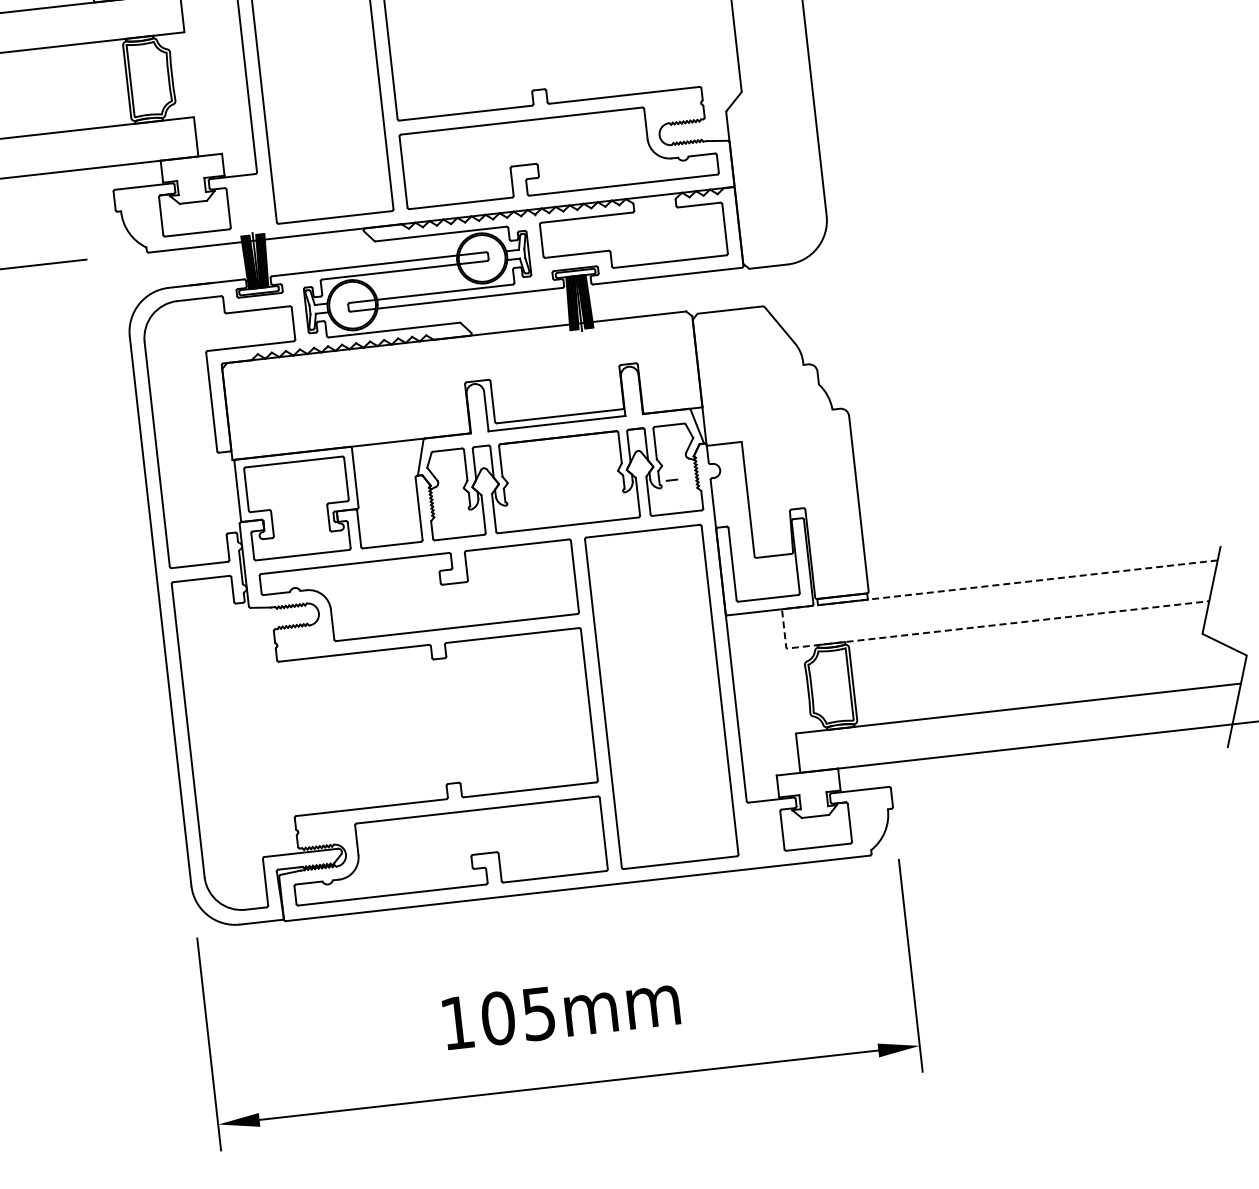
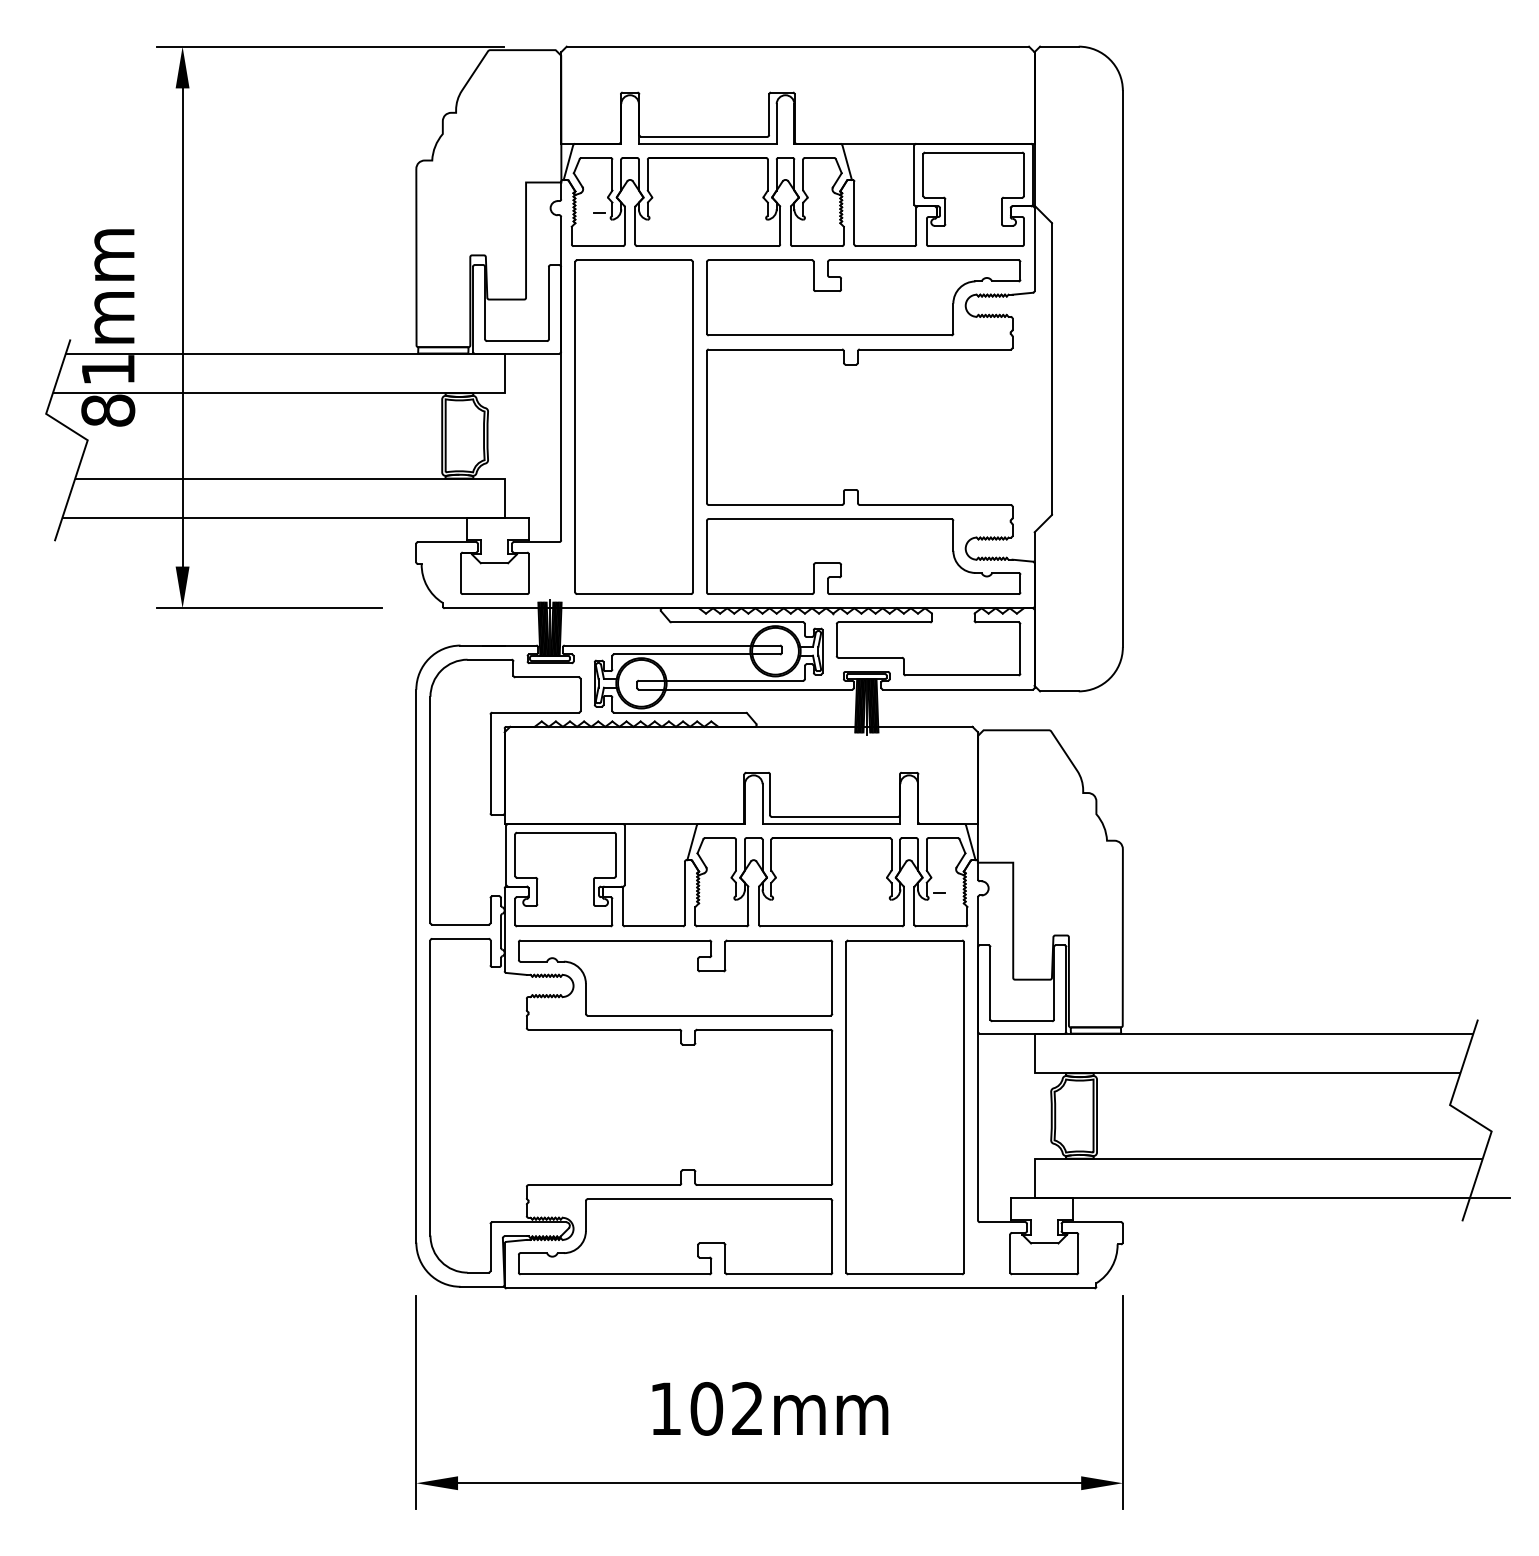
line: (783, 623) -> (1034, 1047), dashed -> solid
text: (538, 1013) -> (747, 1408), 105mm -> 102mm

